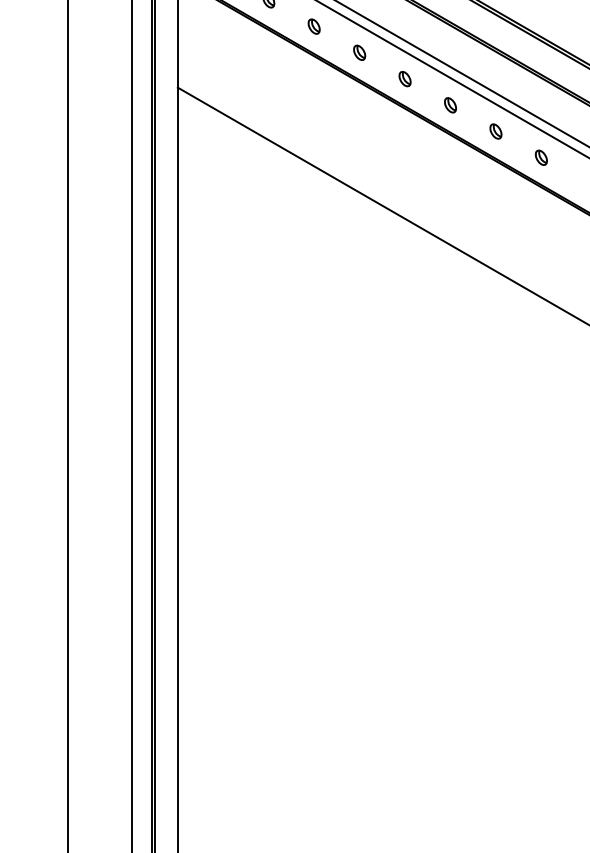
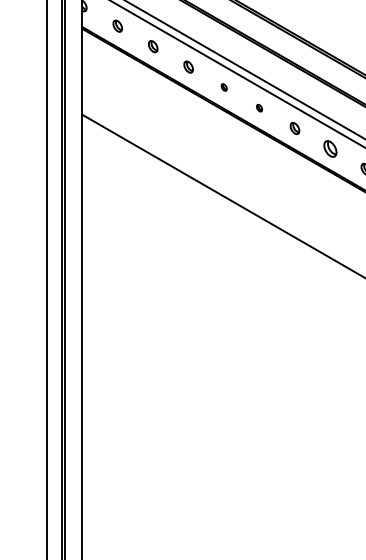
part: (359, 52) -> (223, 87), size x0.6
part: (404, 79) -> (259, 108), size x0.6
part: (495, 131) -> (330, 148), size x1.4

